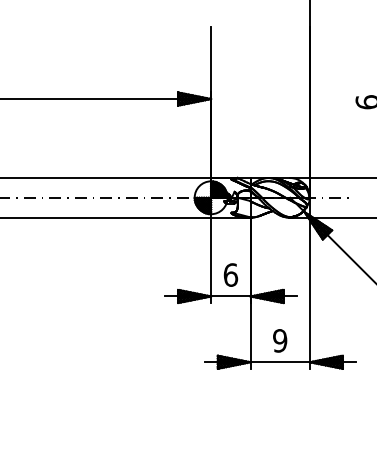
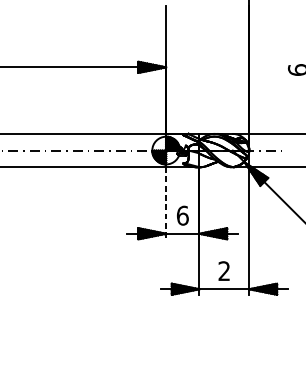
line: (211, 260) -> (166, 203), solid -> dashed
text: (280, 340) -> (224, 270), 9 -> 2

